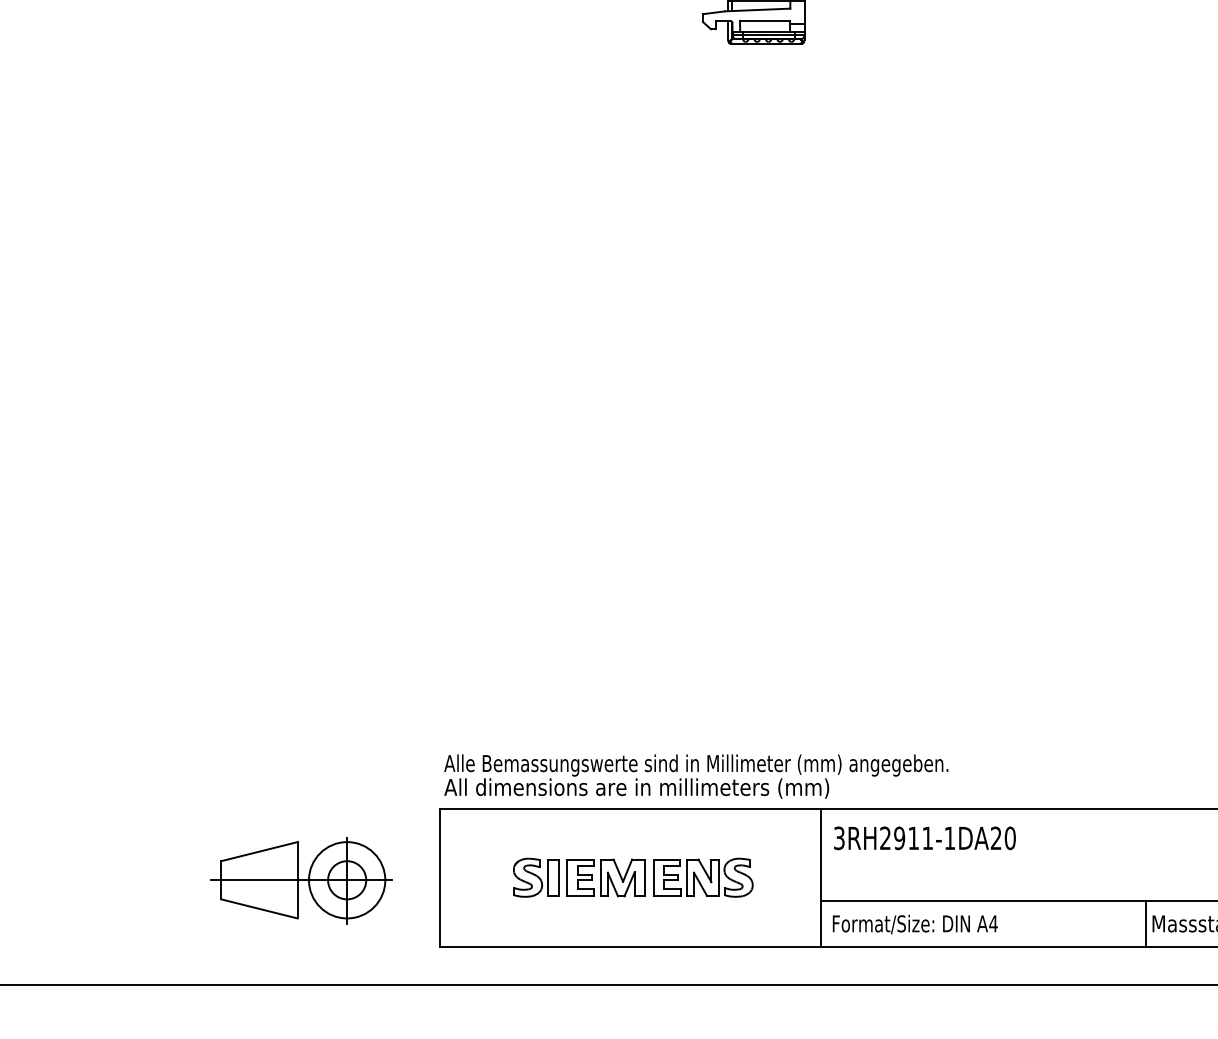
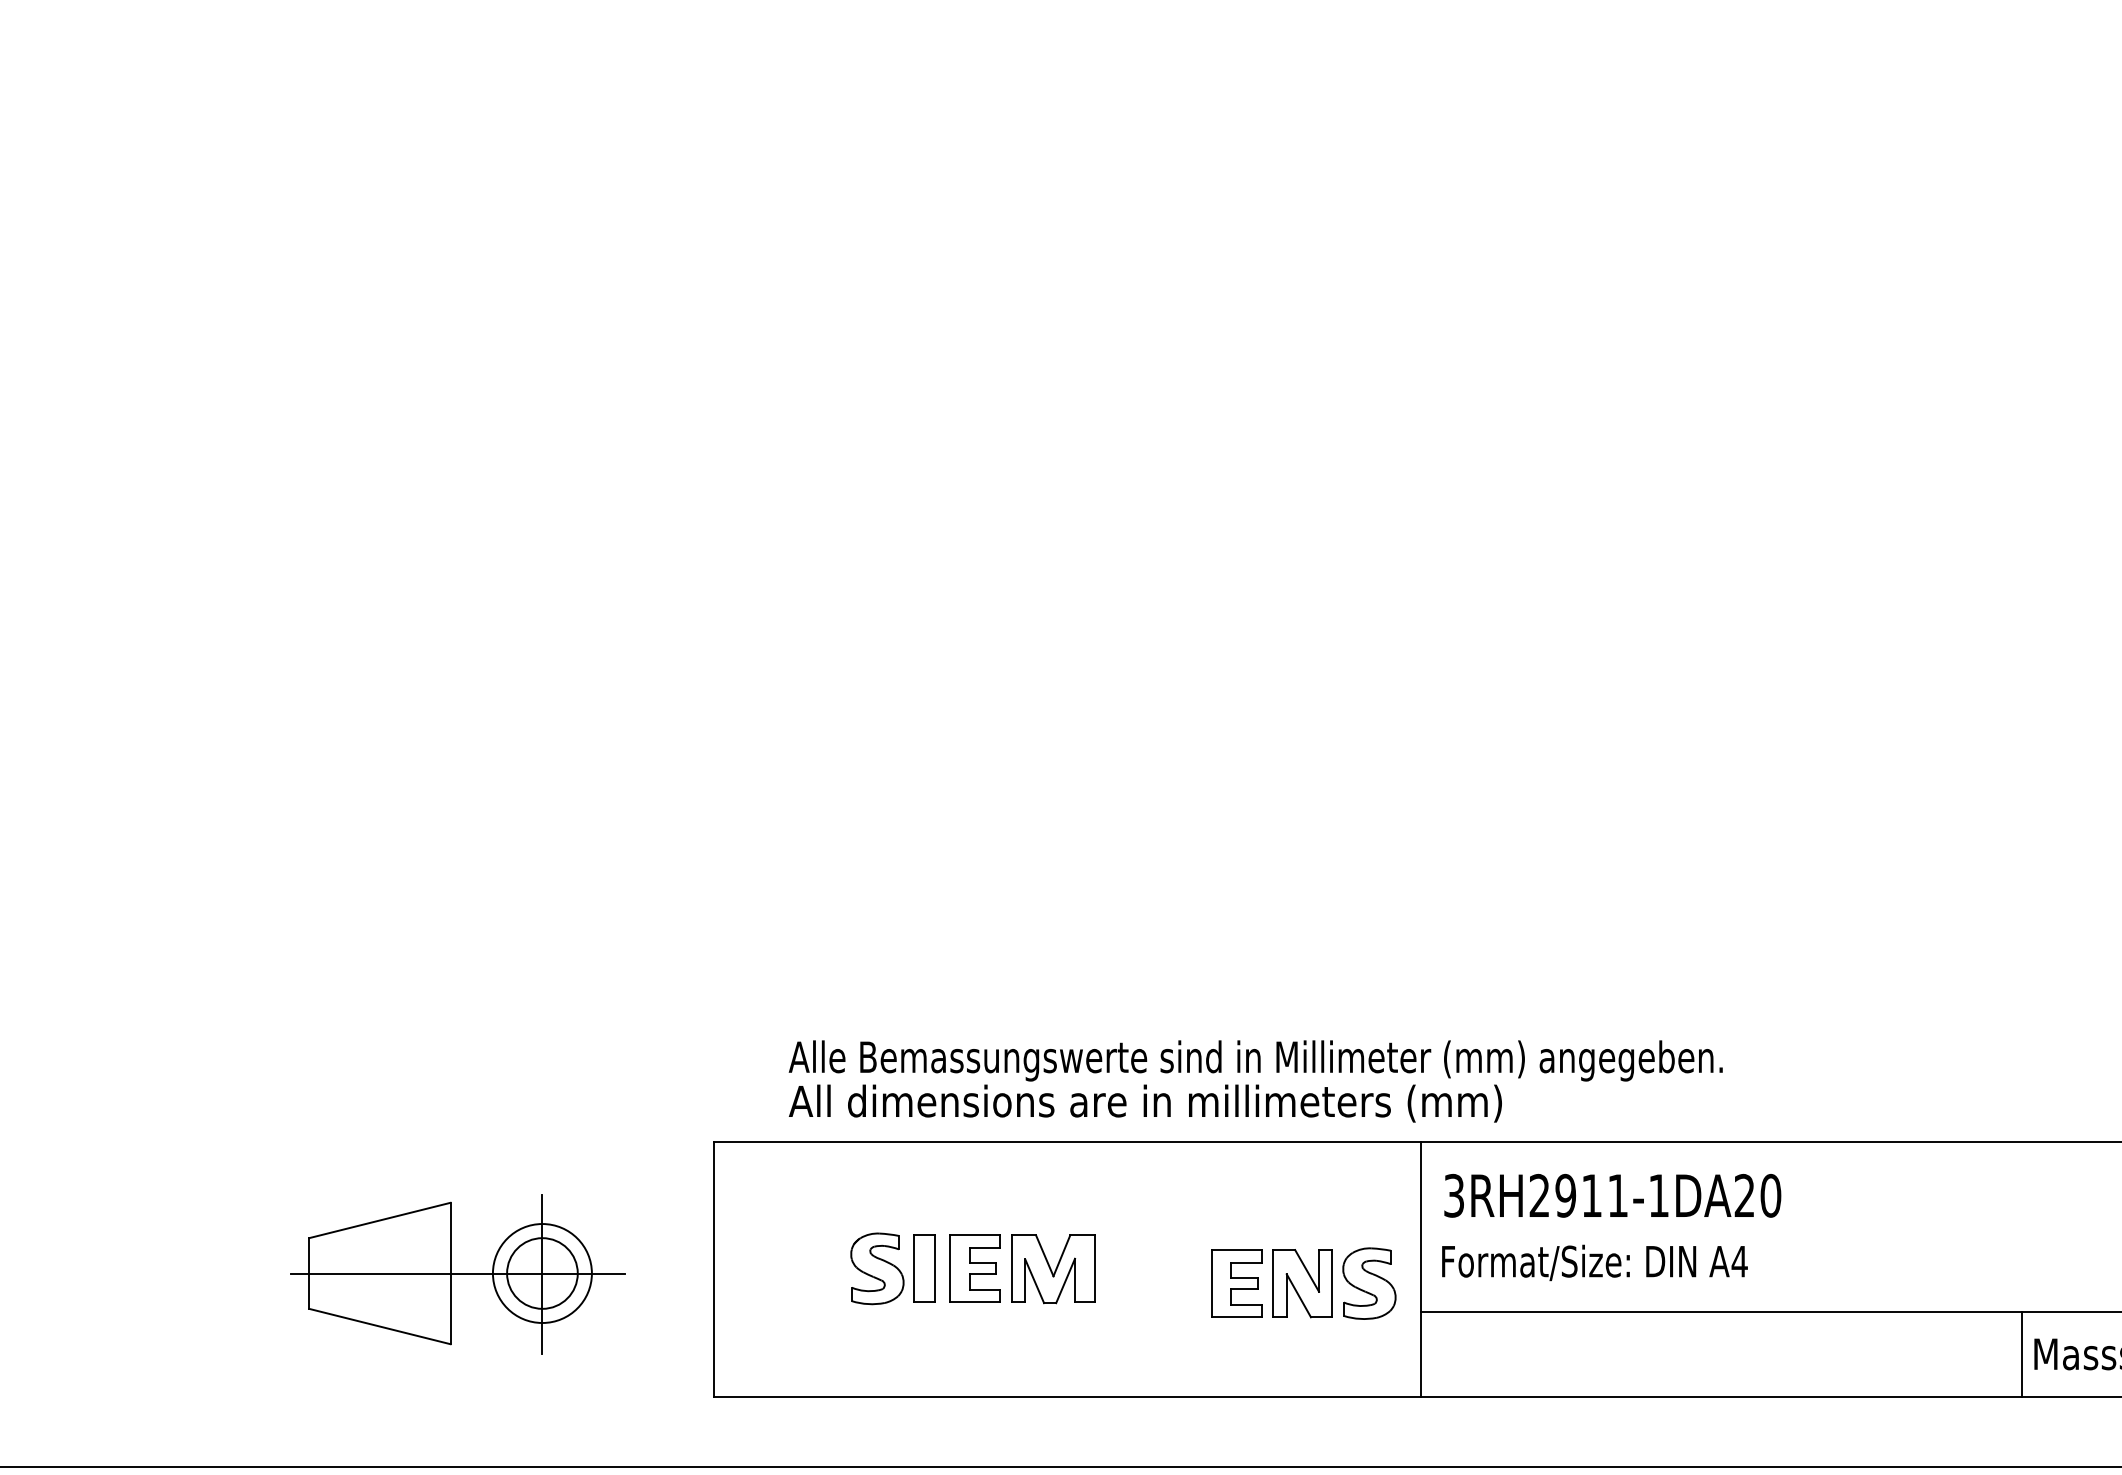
text: (696, 776) -> (1256, 1081), moved
part: (703, 877) -> (1304, 1283), moved
circle: (347, 880) -> (543, 1273), size x0.7
text: (914, 924) -> (1593, 1262), moved

